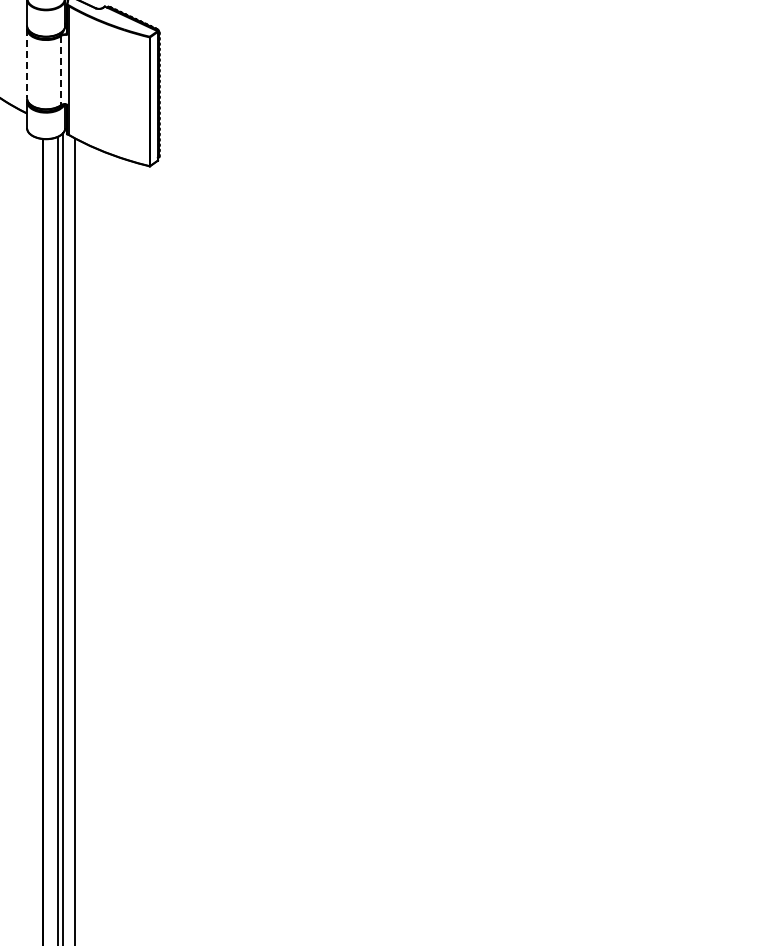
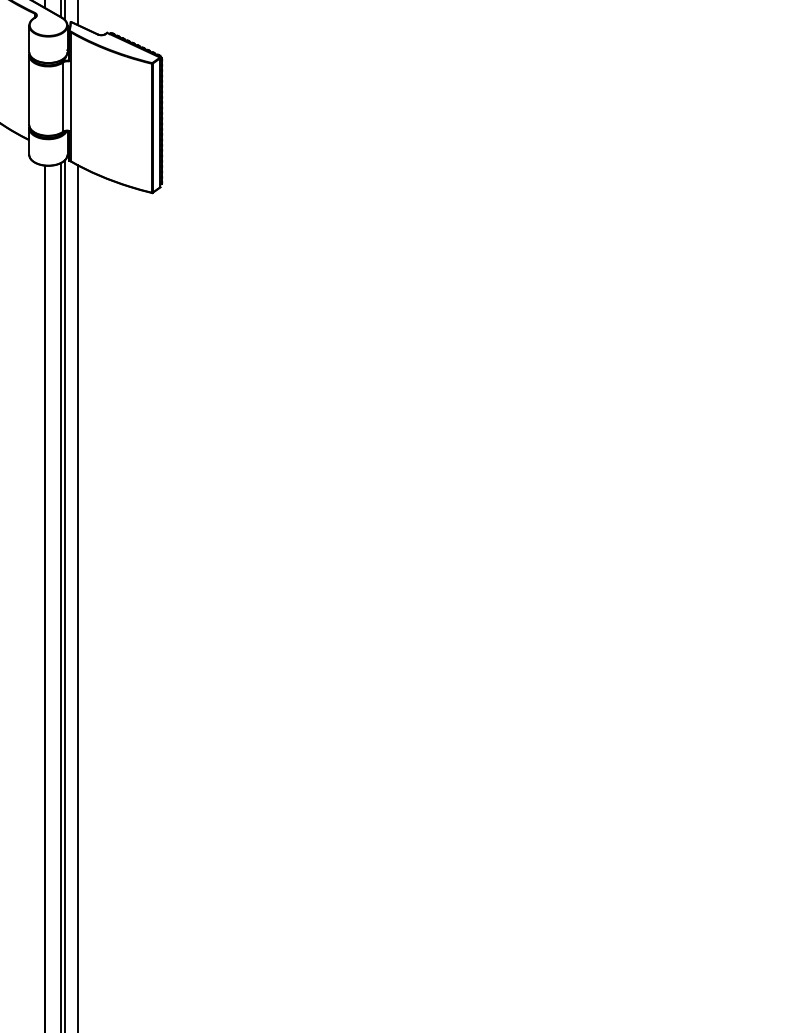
line: (27, 64) -> (29, 90), dashed -> solid
line: (61, 71) -> (63, 97), dashed -> solid

